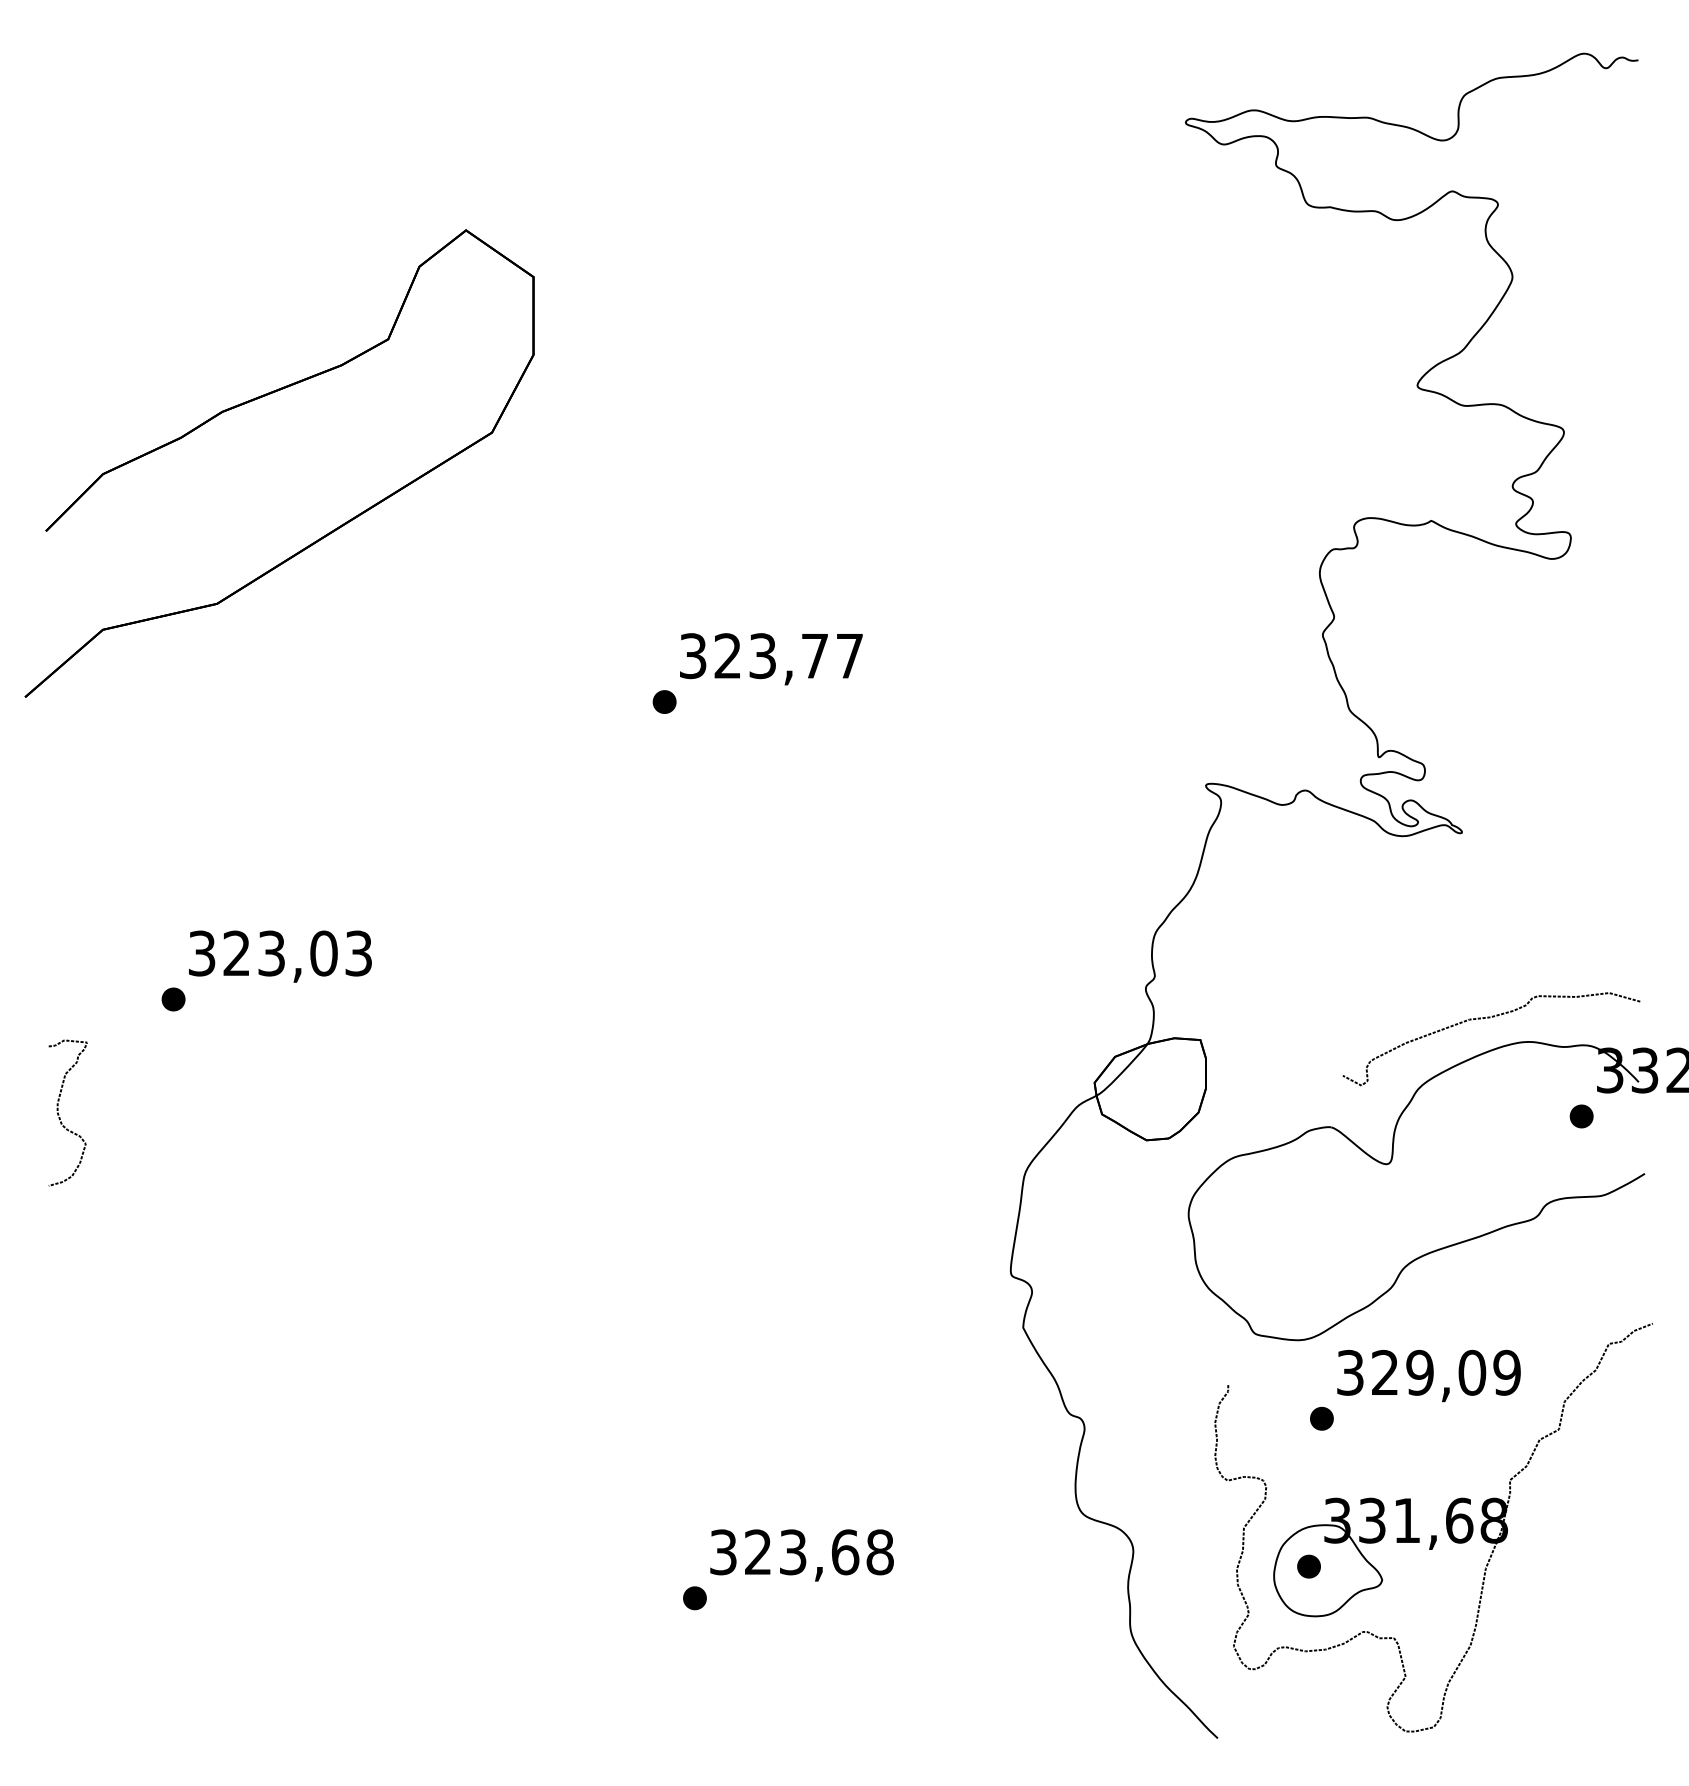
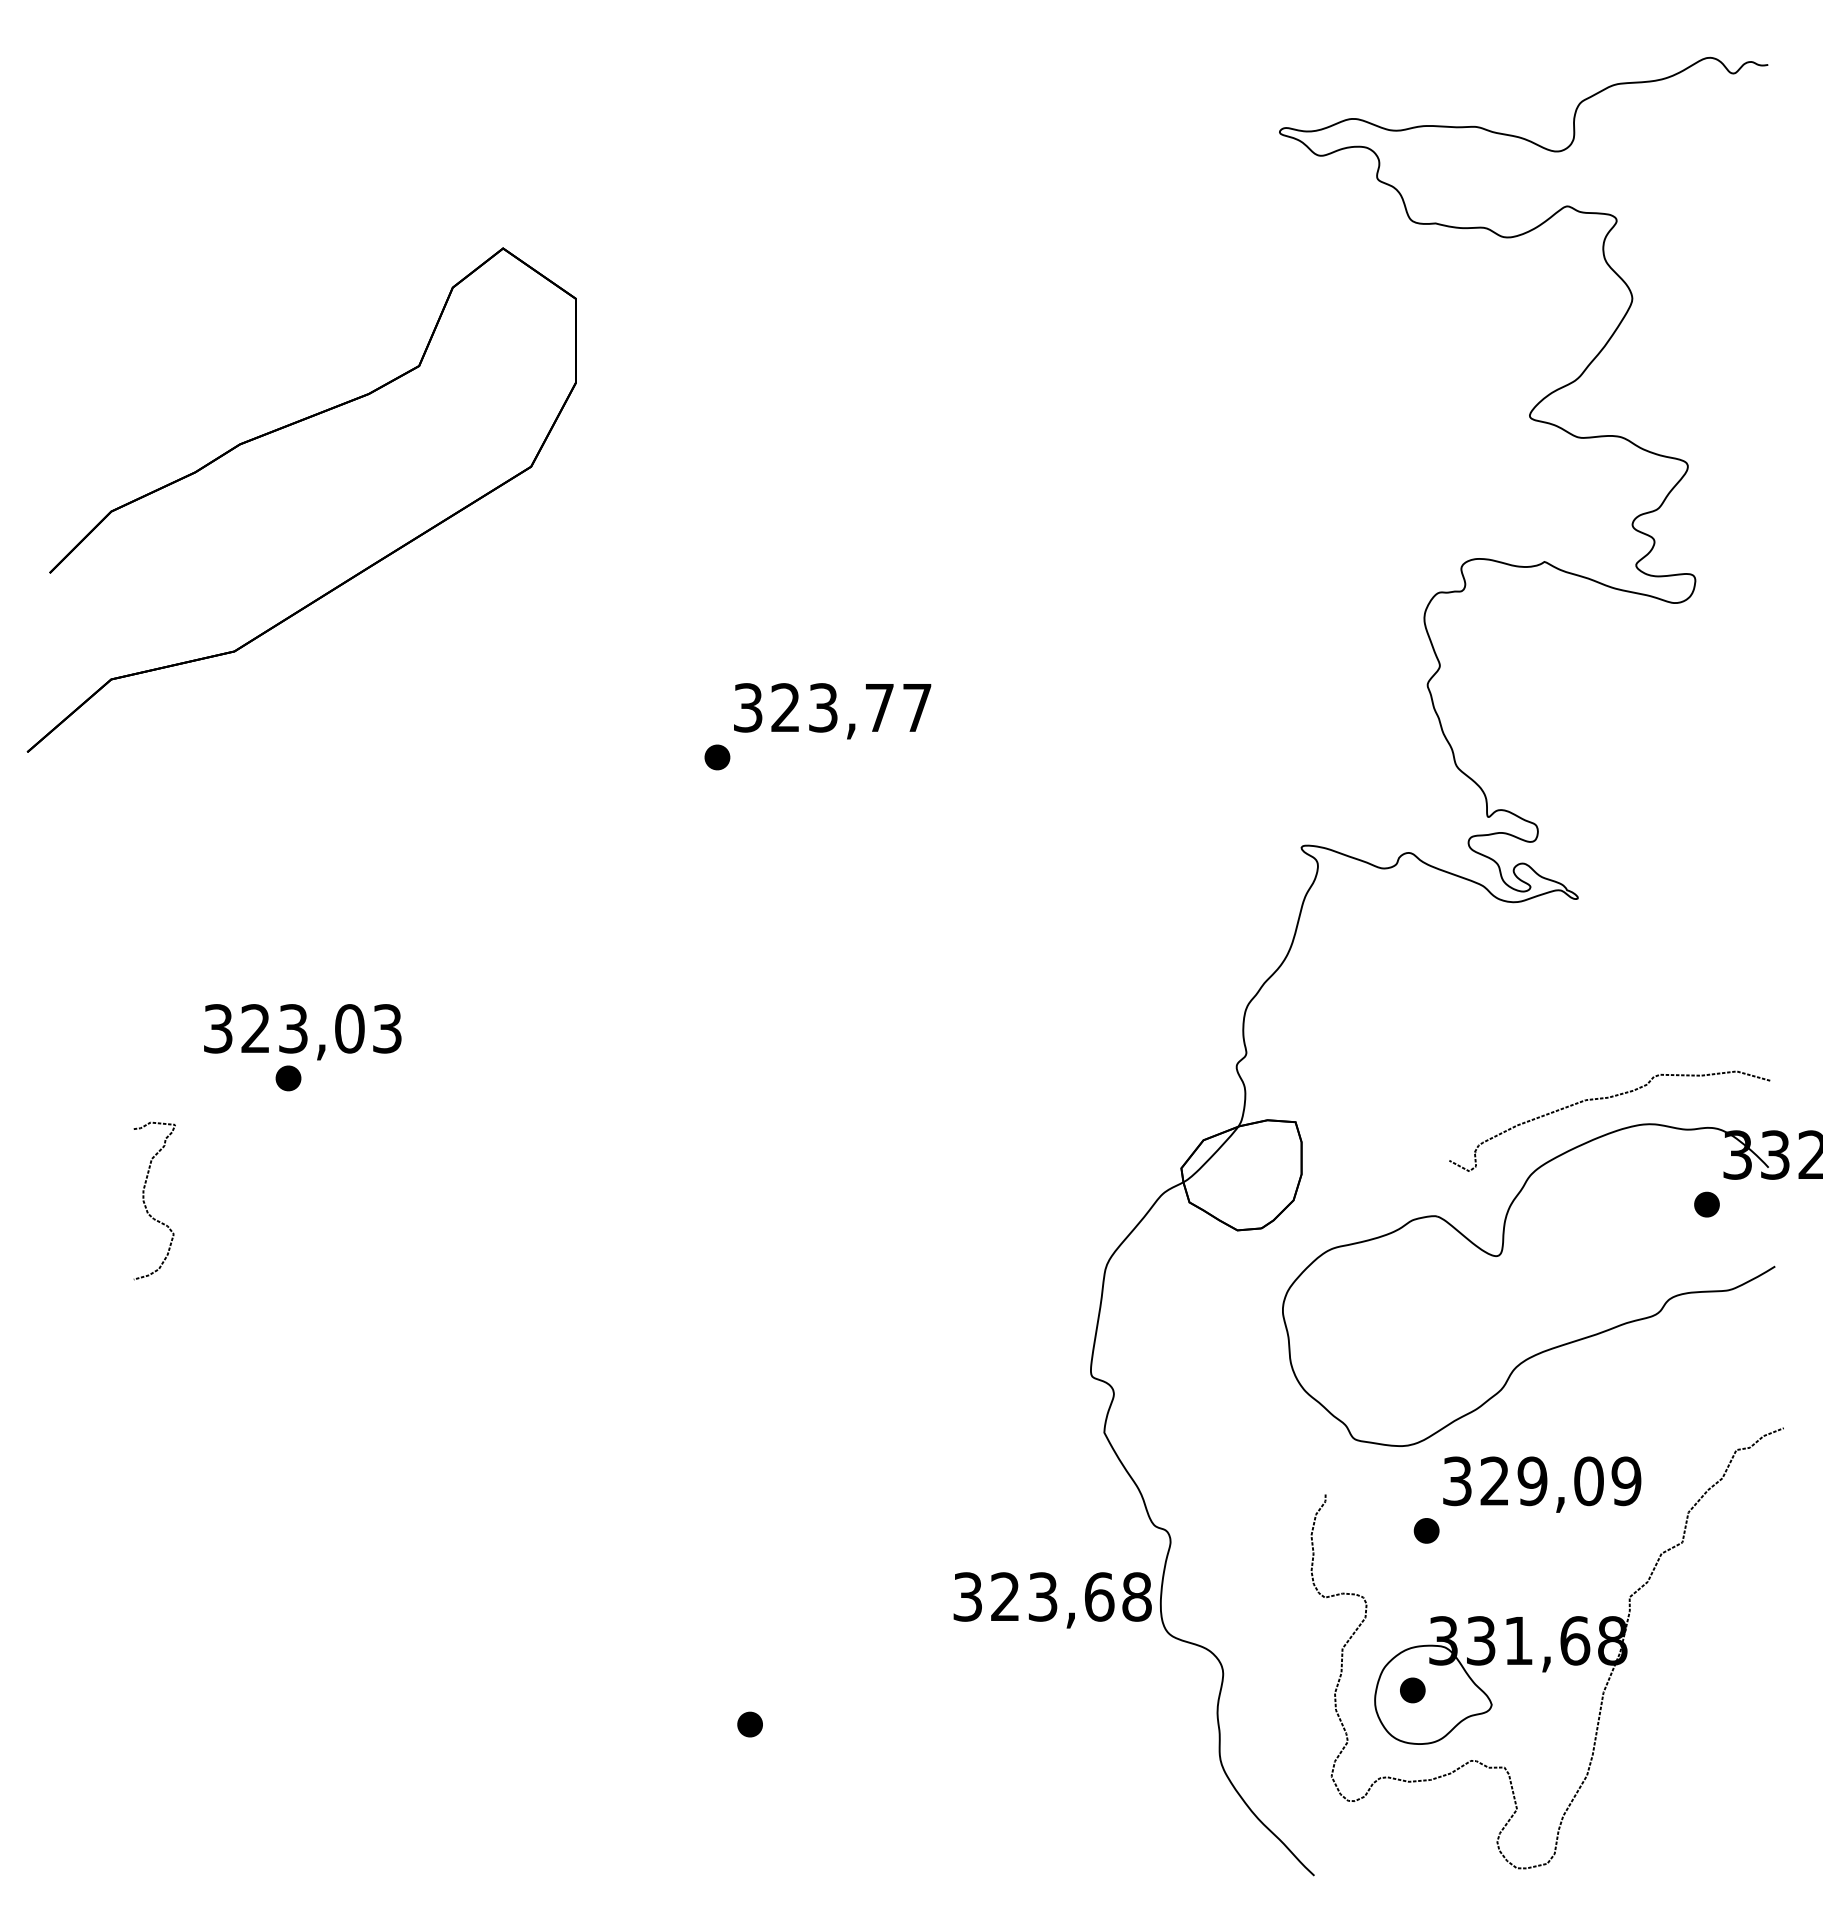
part: (173, 999) -> (288, 1078), moved
curve: (60, 1117) -> (146, 1205), moved
text: (801, 1555) -> (1052, 1600), moved

